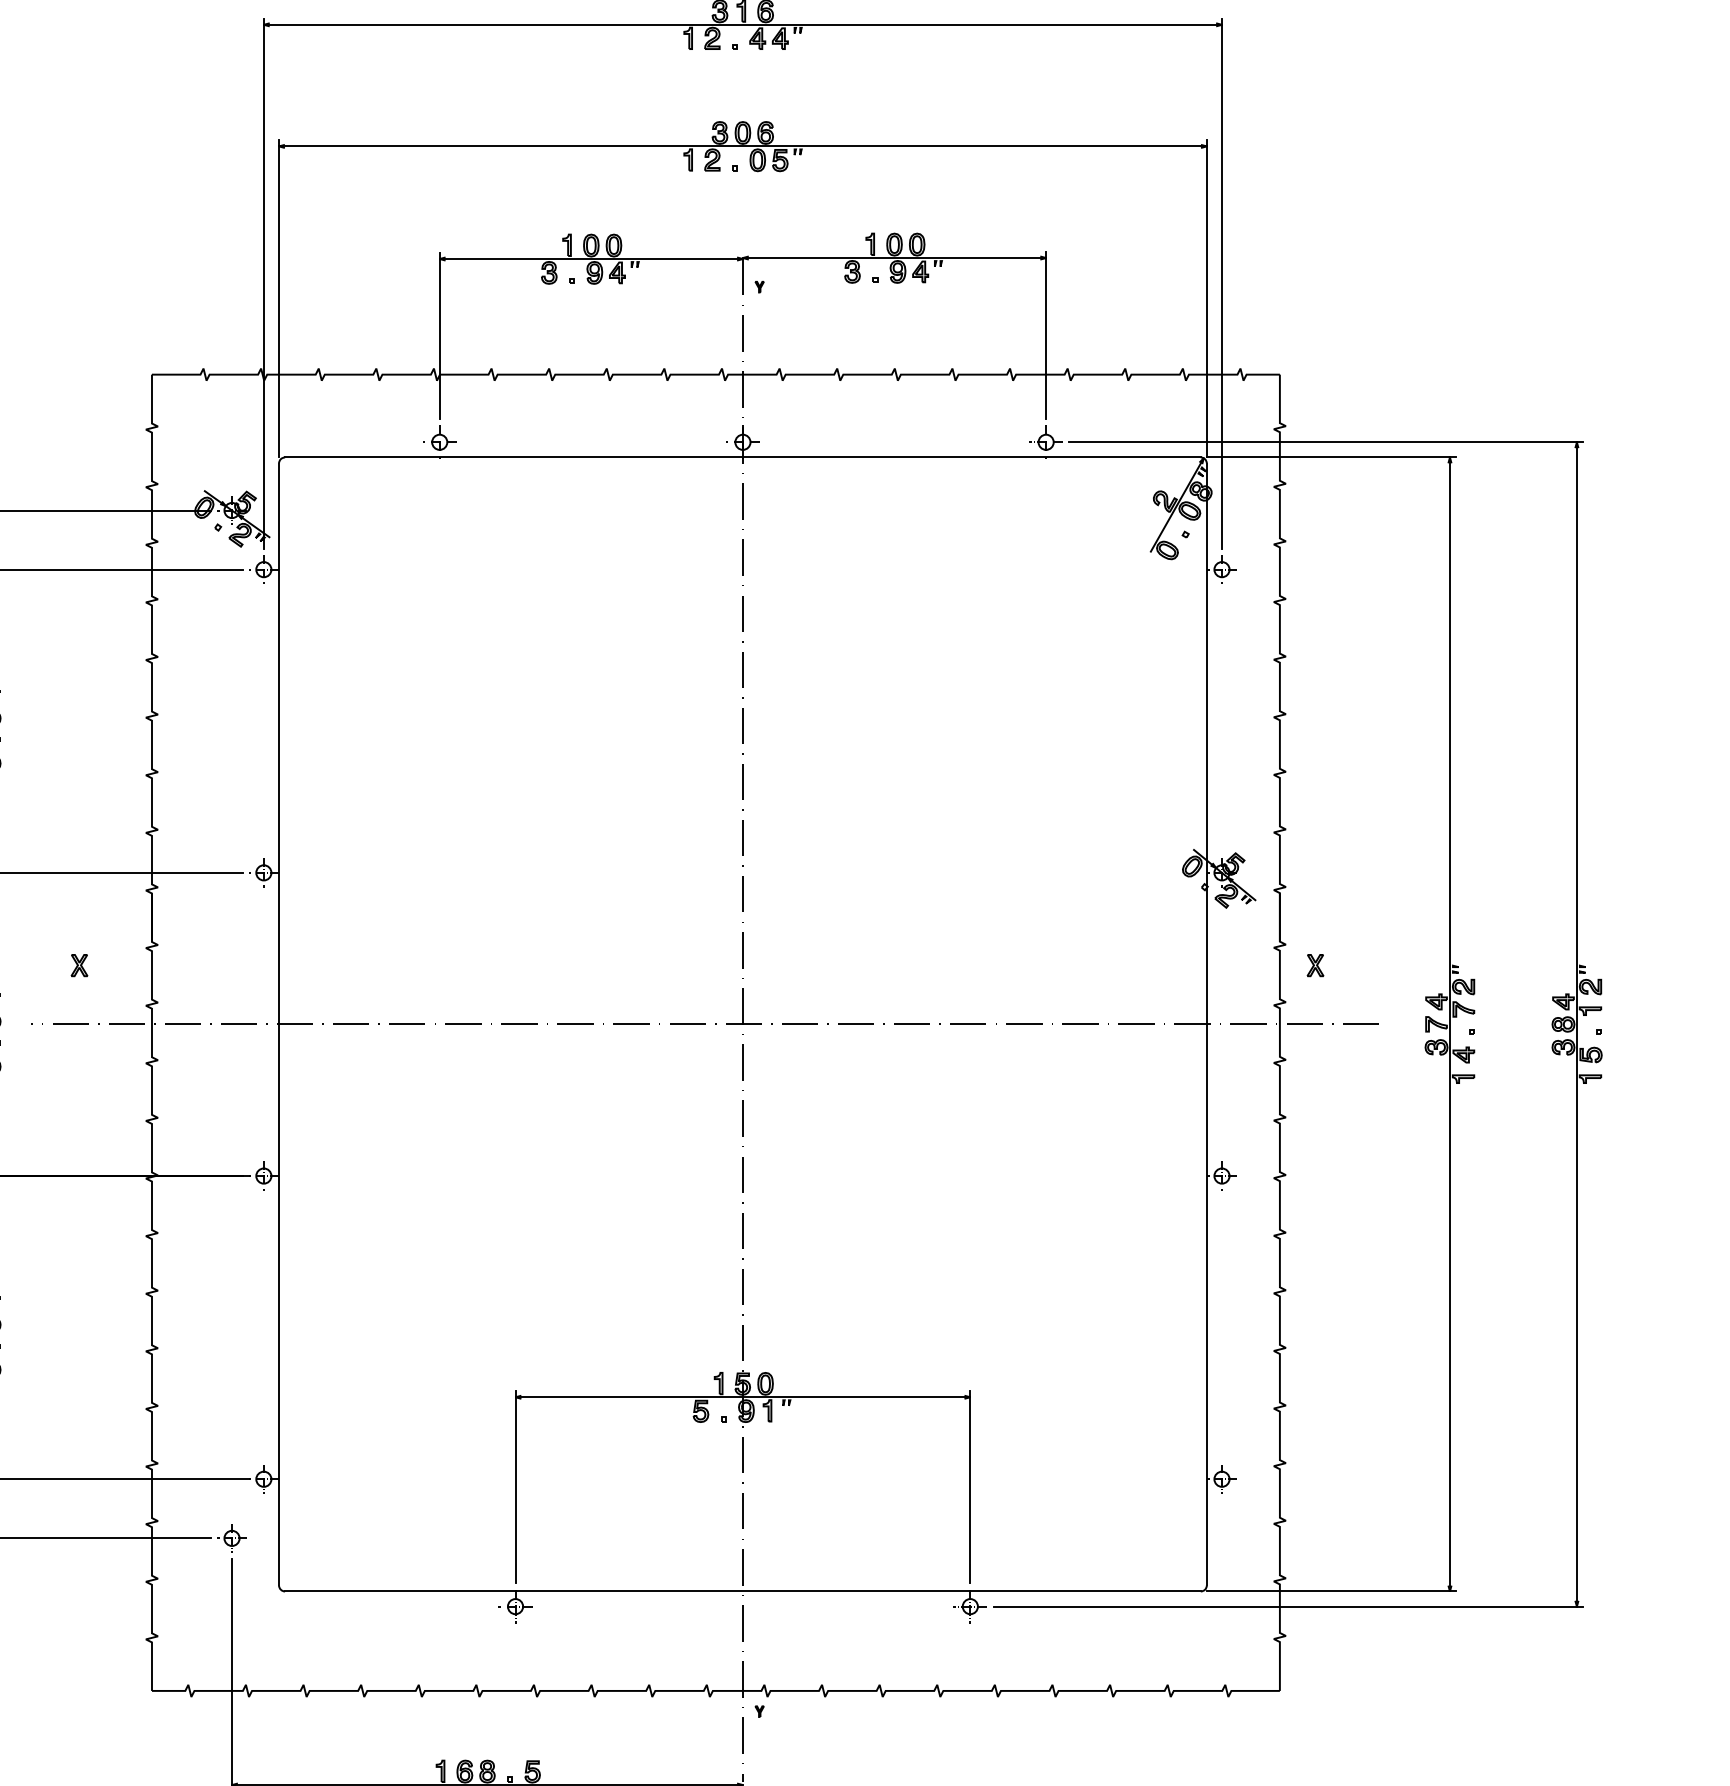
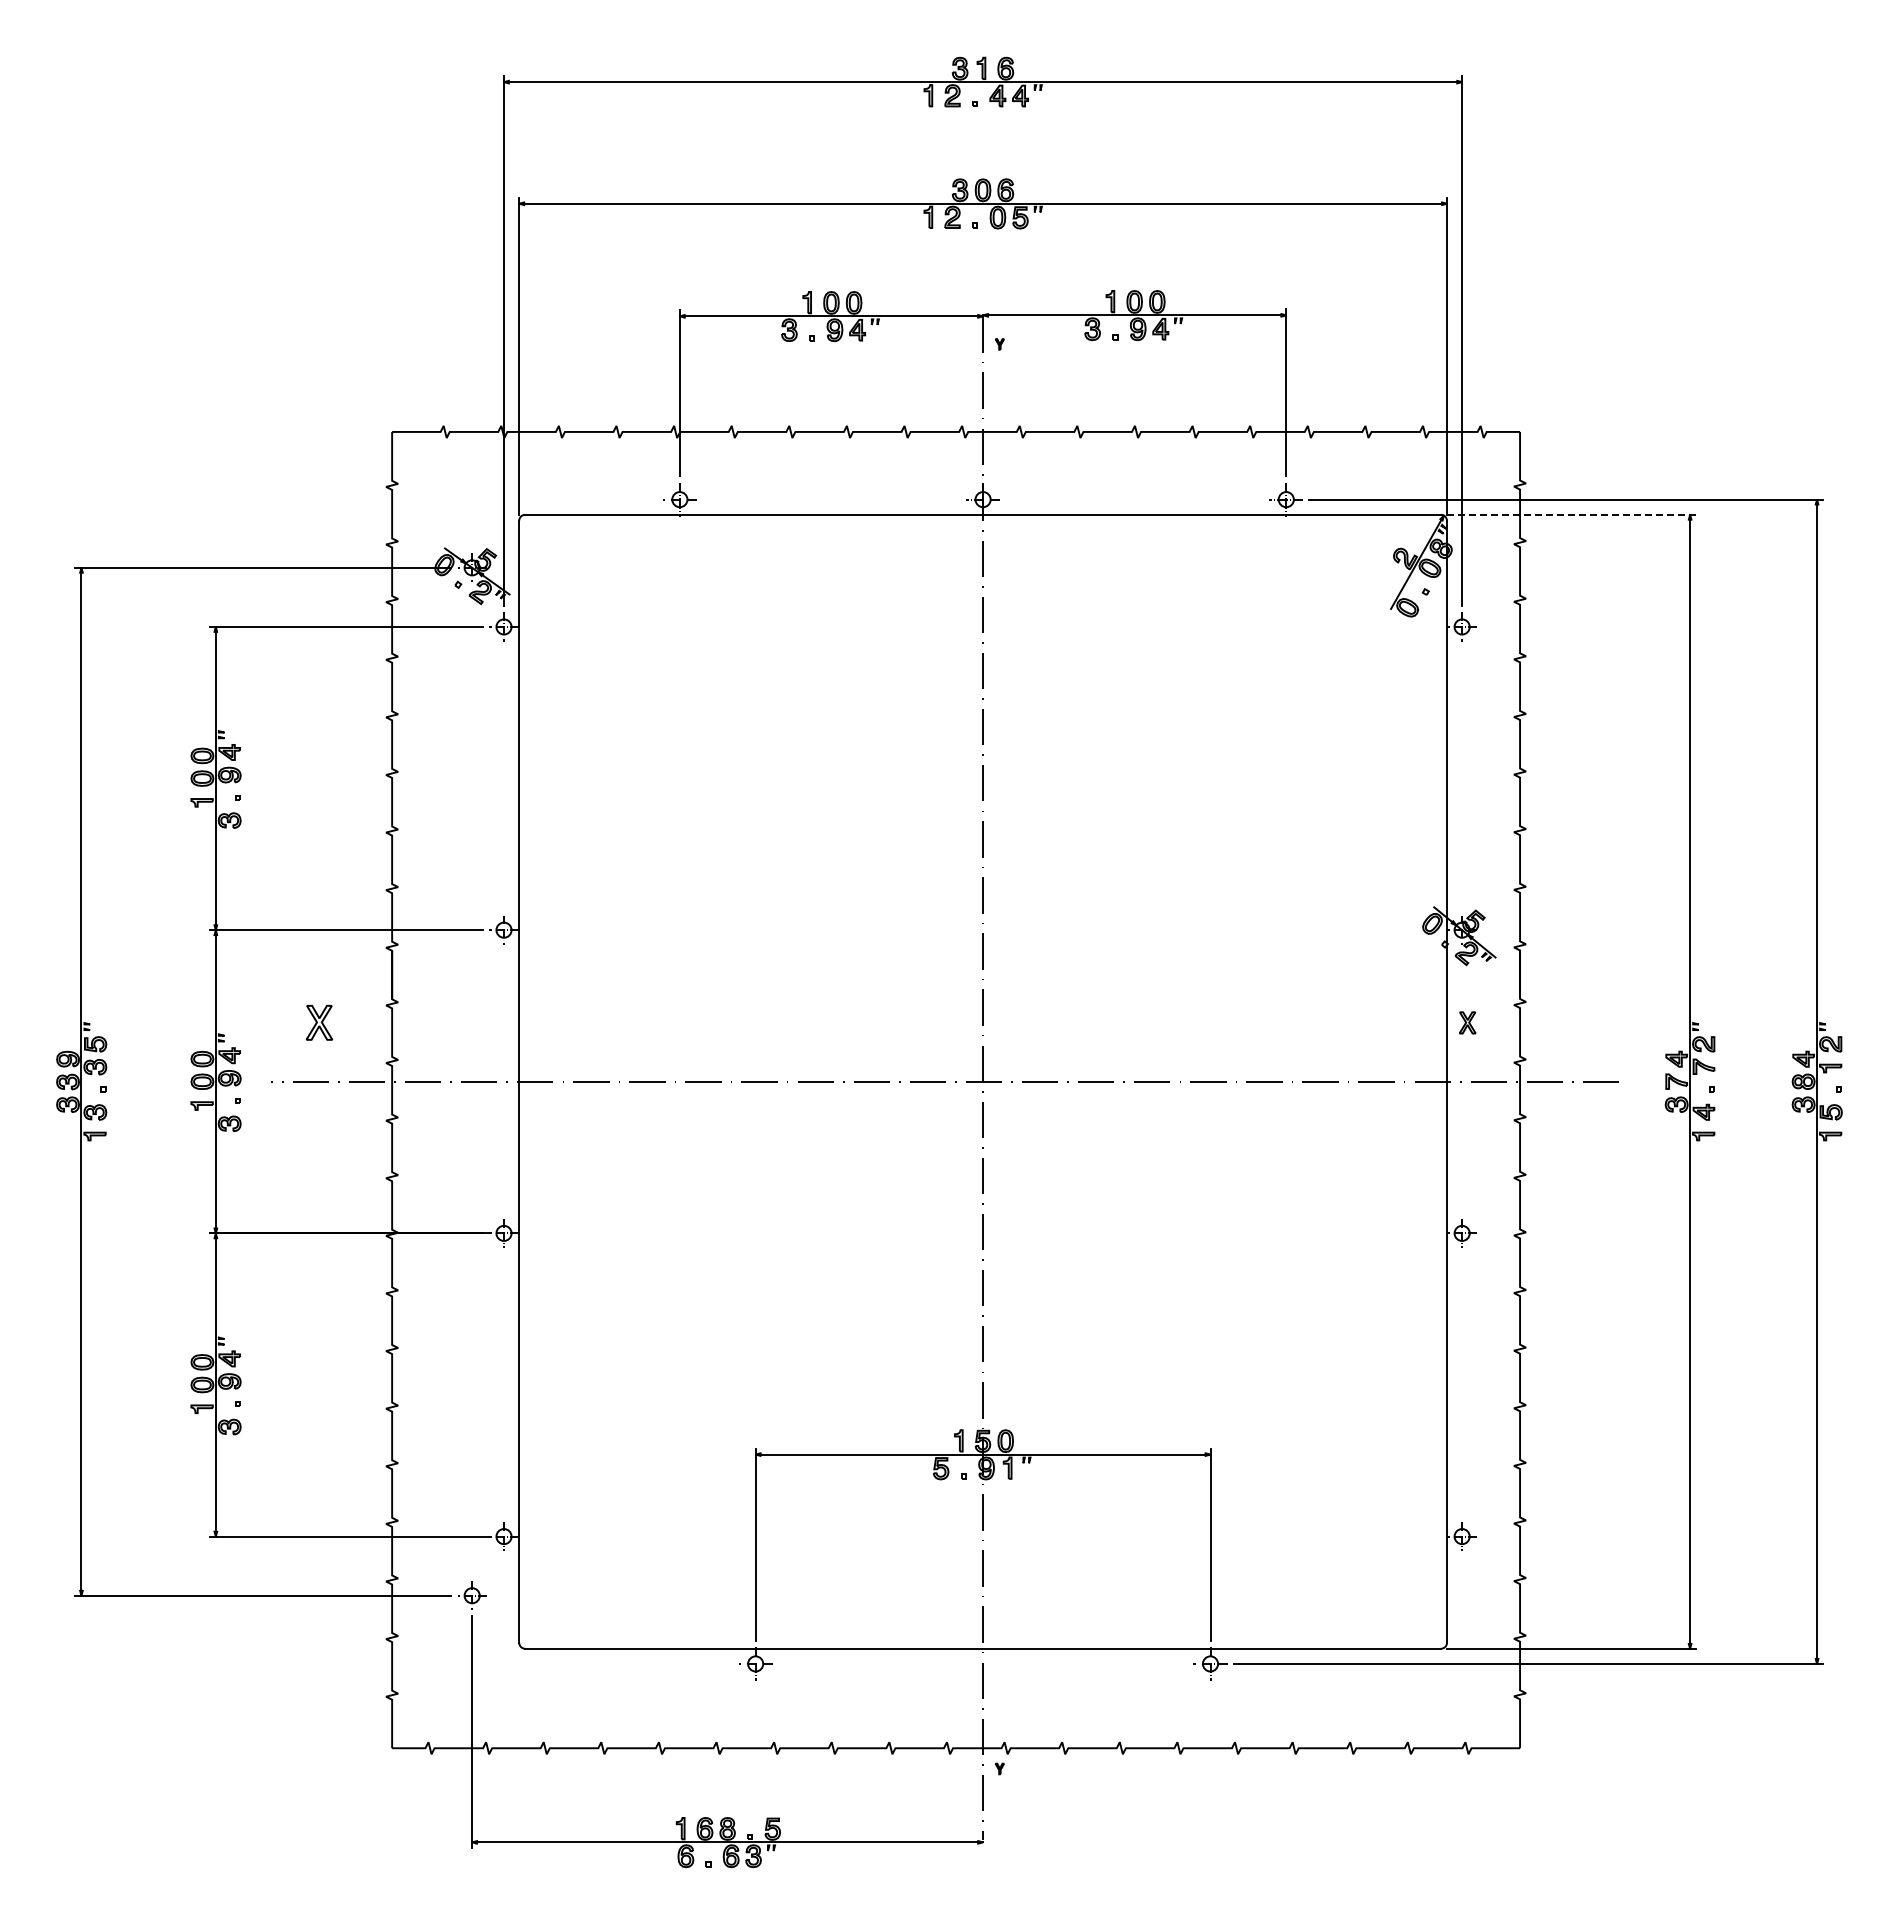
line: (1331, 457) -> (1571, 514), solid -> dashed
part: (79, 965) -> (319, 1022), size x1.6
part: (1315, 965) -> (1467, 1022), moved

